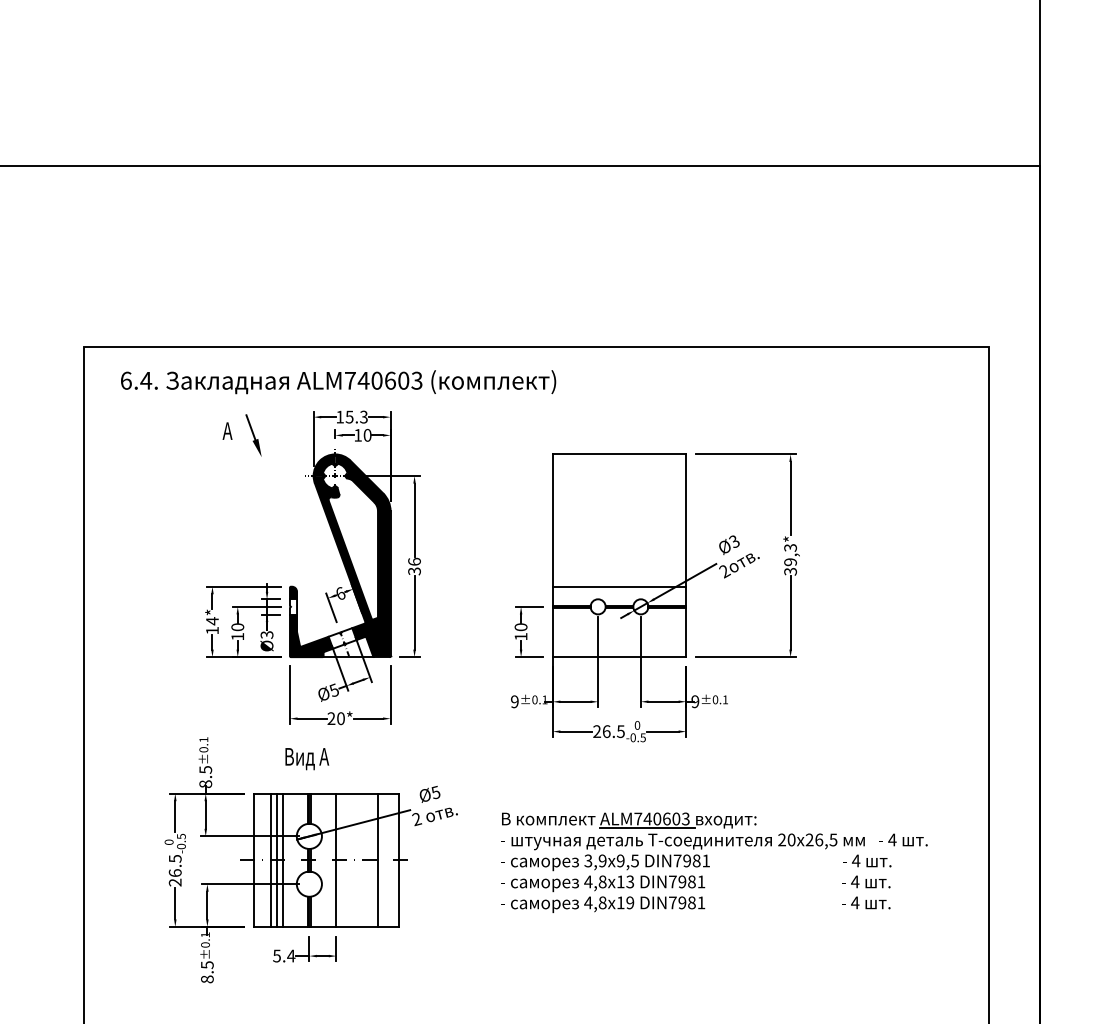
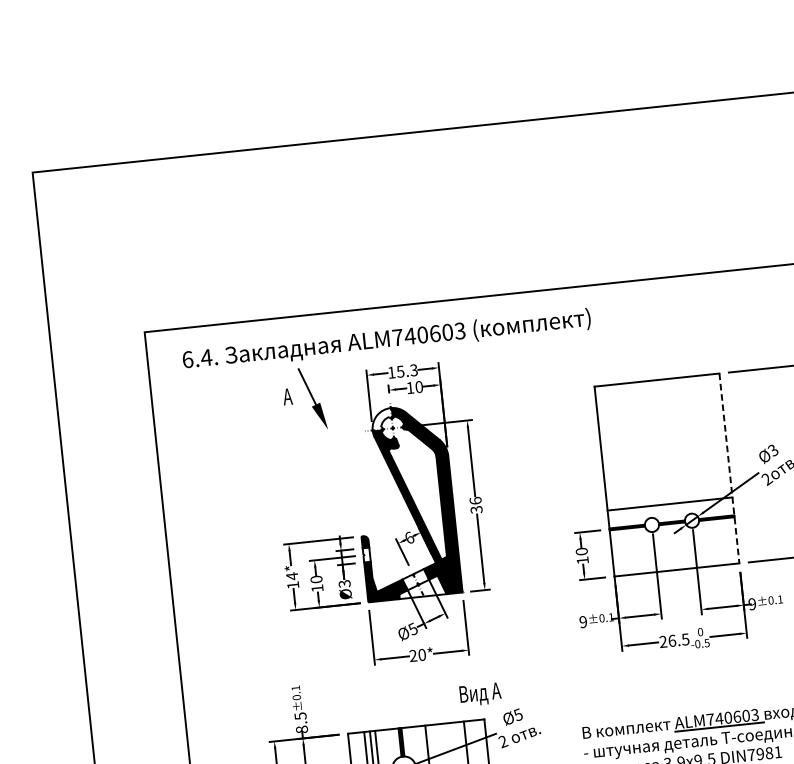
part: (253, 435) -> (312, 398), size x1.6
fill: (324, 465) -> (381, 419), removed
line: (686, 556) -> (729, 469), solid -> dashed
text: (307, 759) -> (480, 695), moved

